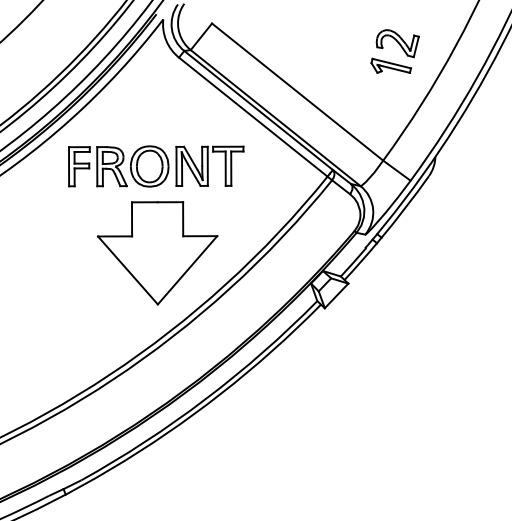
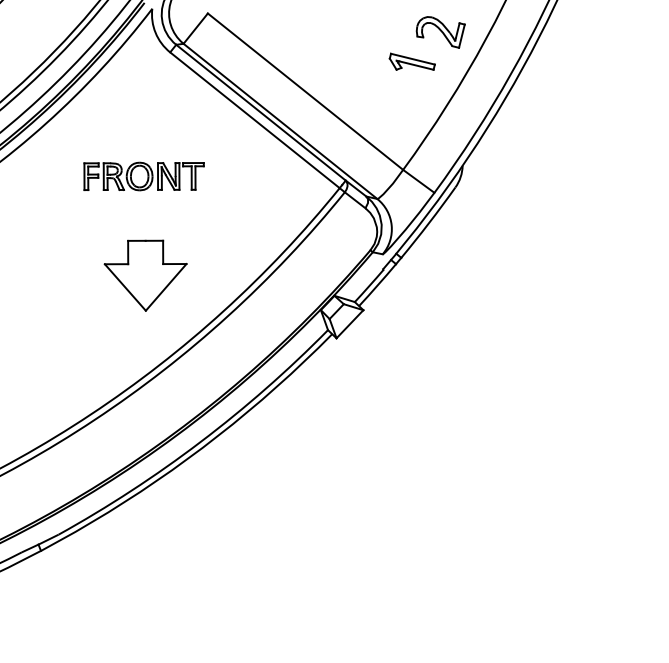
part: (397, 43) -> (440, 32), moved
part: (155, 166) -> (143, 176), size x0.6
part: (157, 253) -> (145, 275), size x0.6

